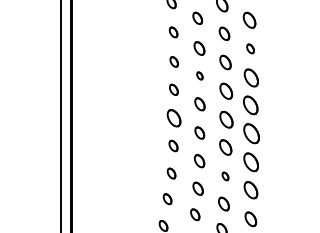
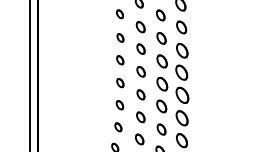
part: (250, 48) -> (181, 27), size x1.67
part: (199, 75) -> (140, 48), size x1.67
part: (173, 118) -> (119, 83), size x0.62
part: (225, 176) -> (161, 129), size x1.67

